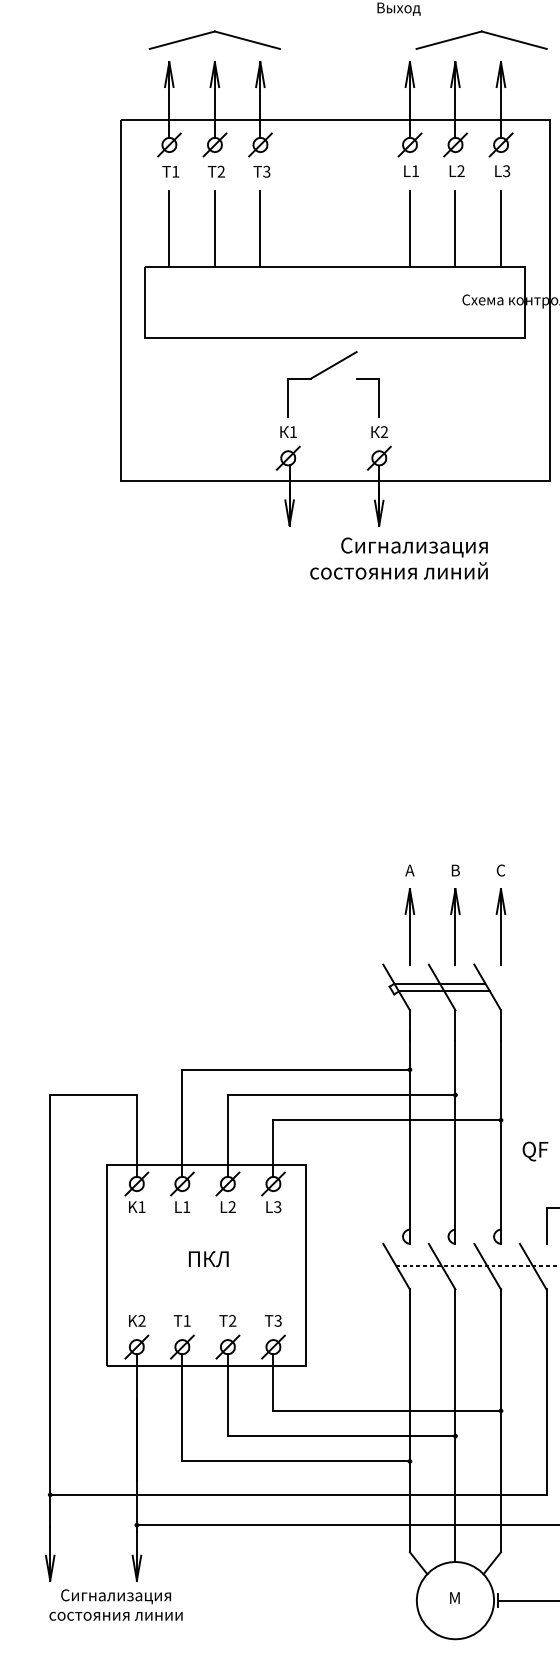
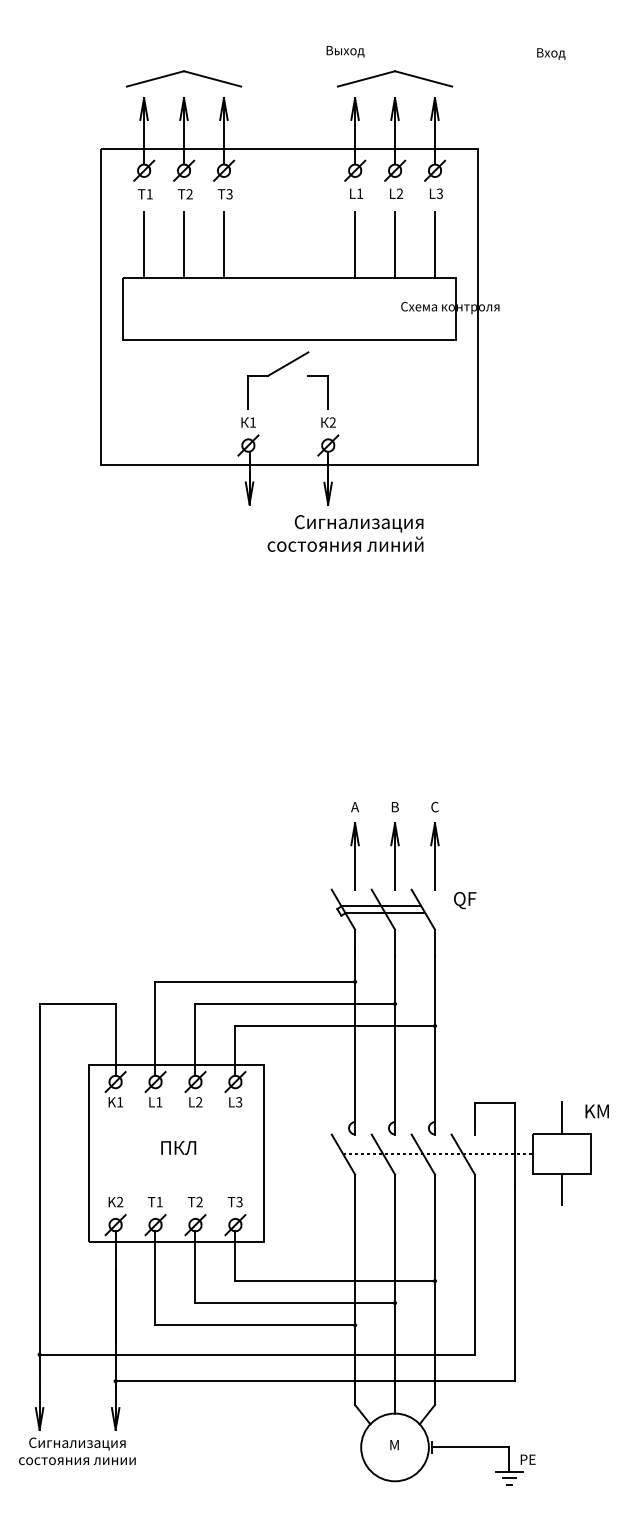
part: (482, 39) -> (395, 78), moved
text: (535, 1151) -> (465, 900), moved
text: (116, 1605) -> (77, 1451), moved

